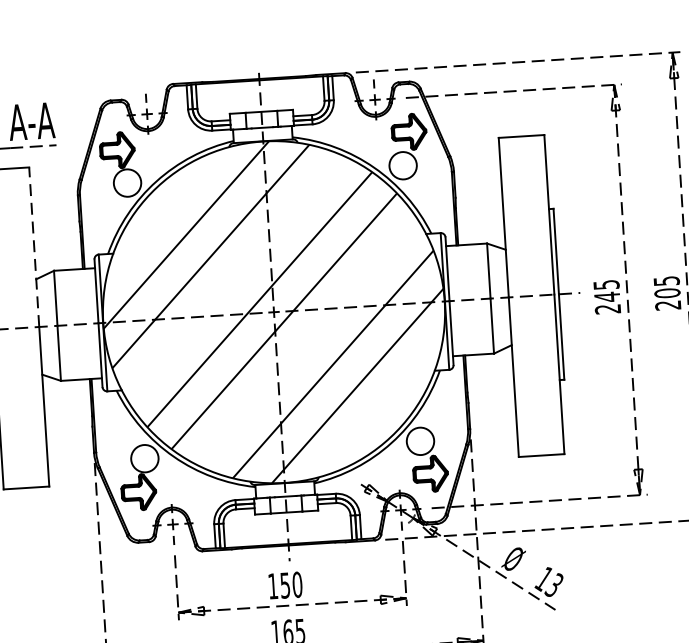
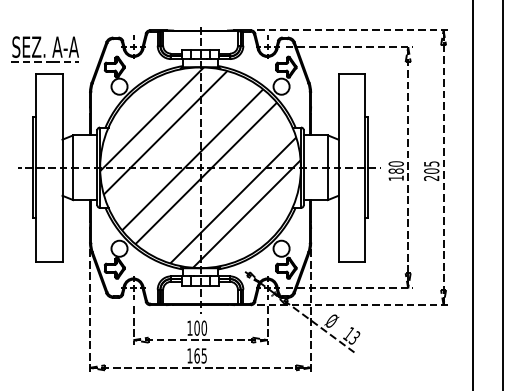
line: (34, 246) -> (62, 120), dashed -> solid
text: (605, 296) -> (395, 170), 245 -> 180
text: (284, 584) -> (196, 327), 150 -> 100

